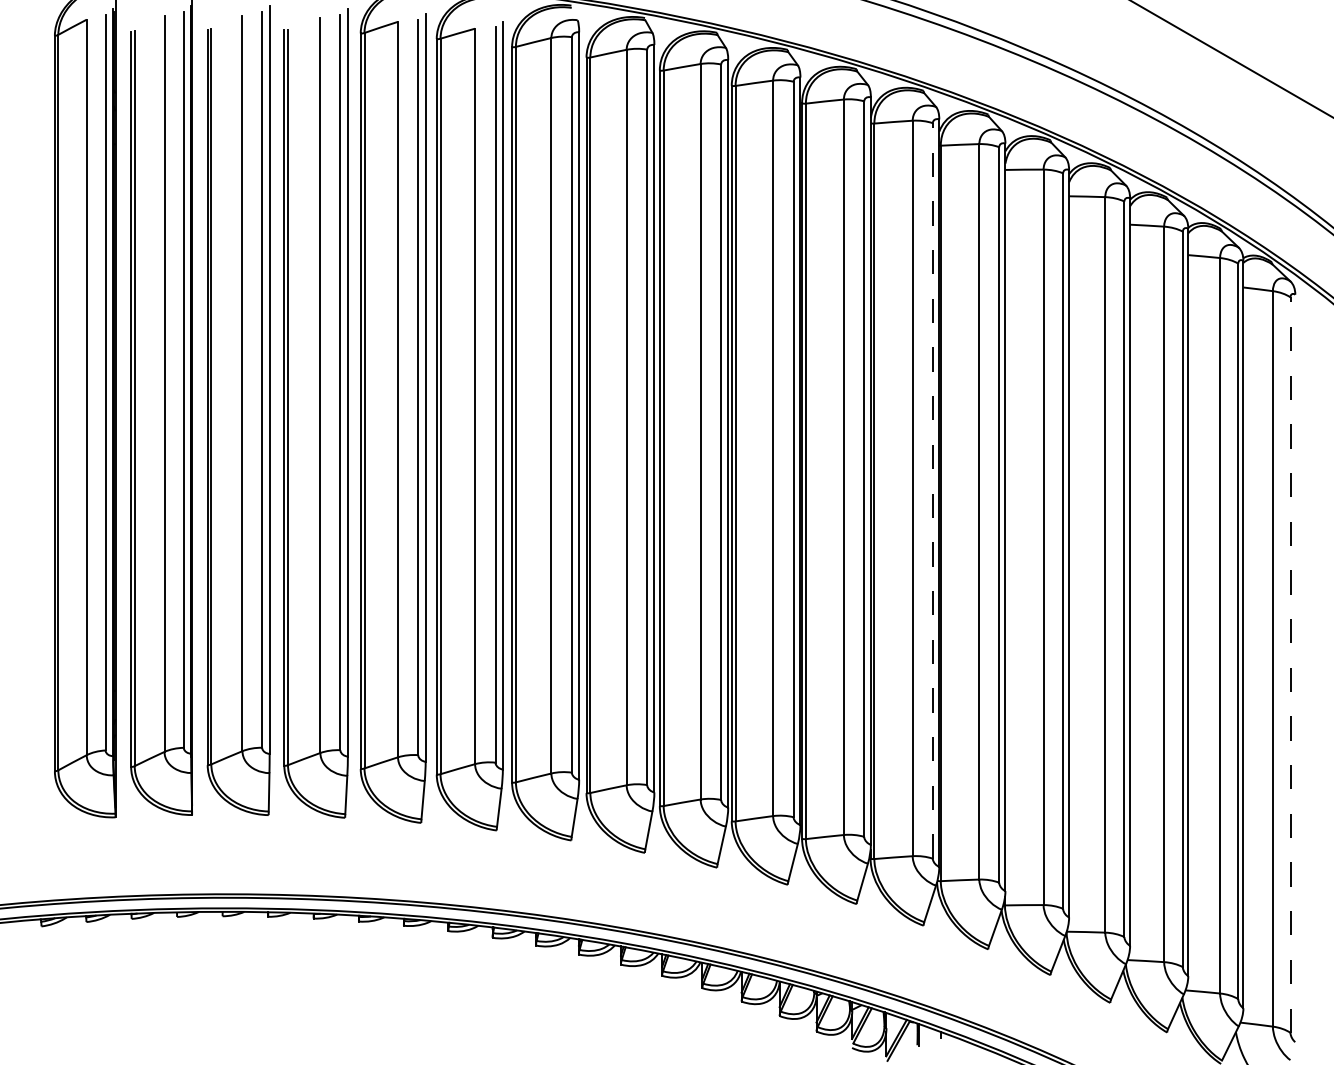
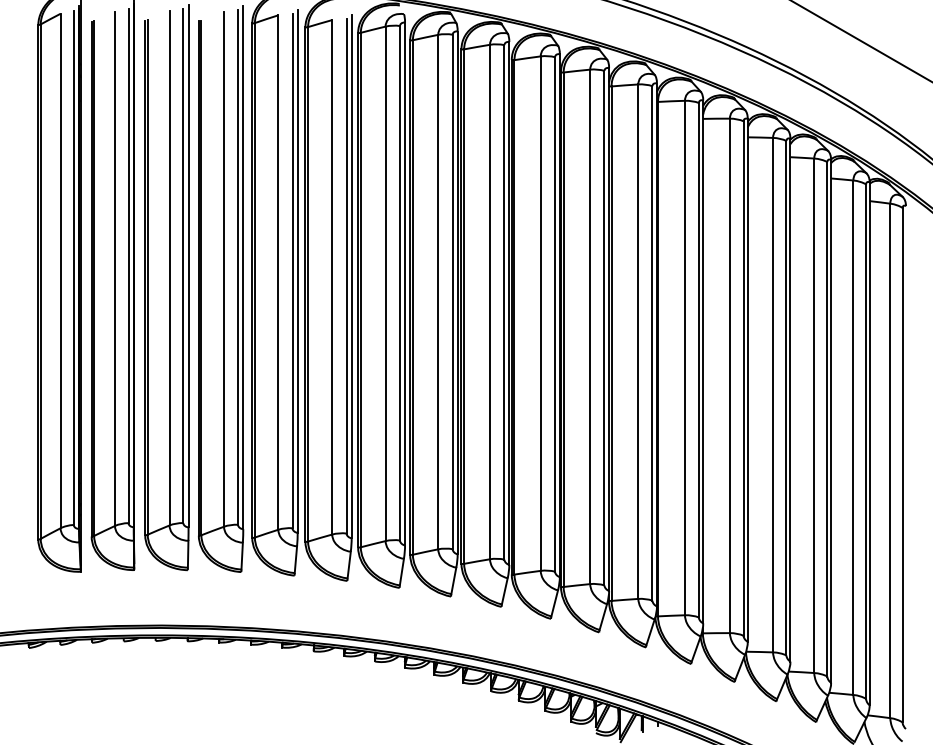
line: (932, 489) -> (652, 342), dashed -> solid
line: (1290, 664) -> (902, 464), dashed -> solid

